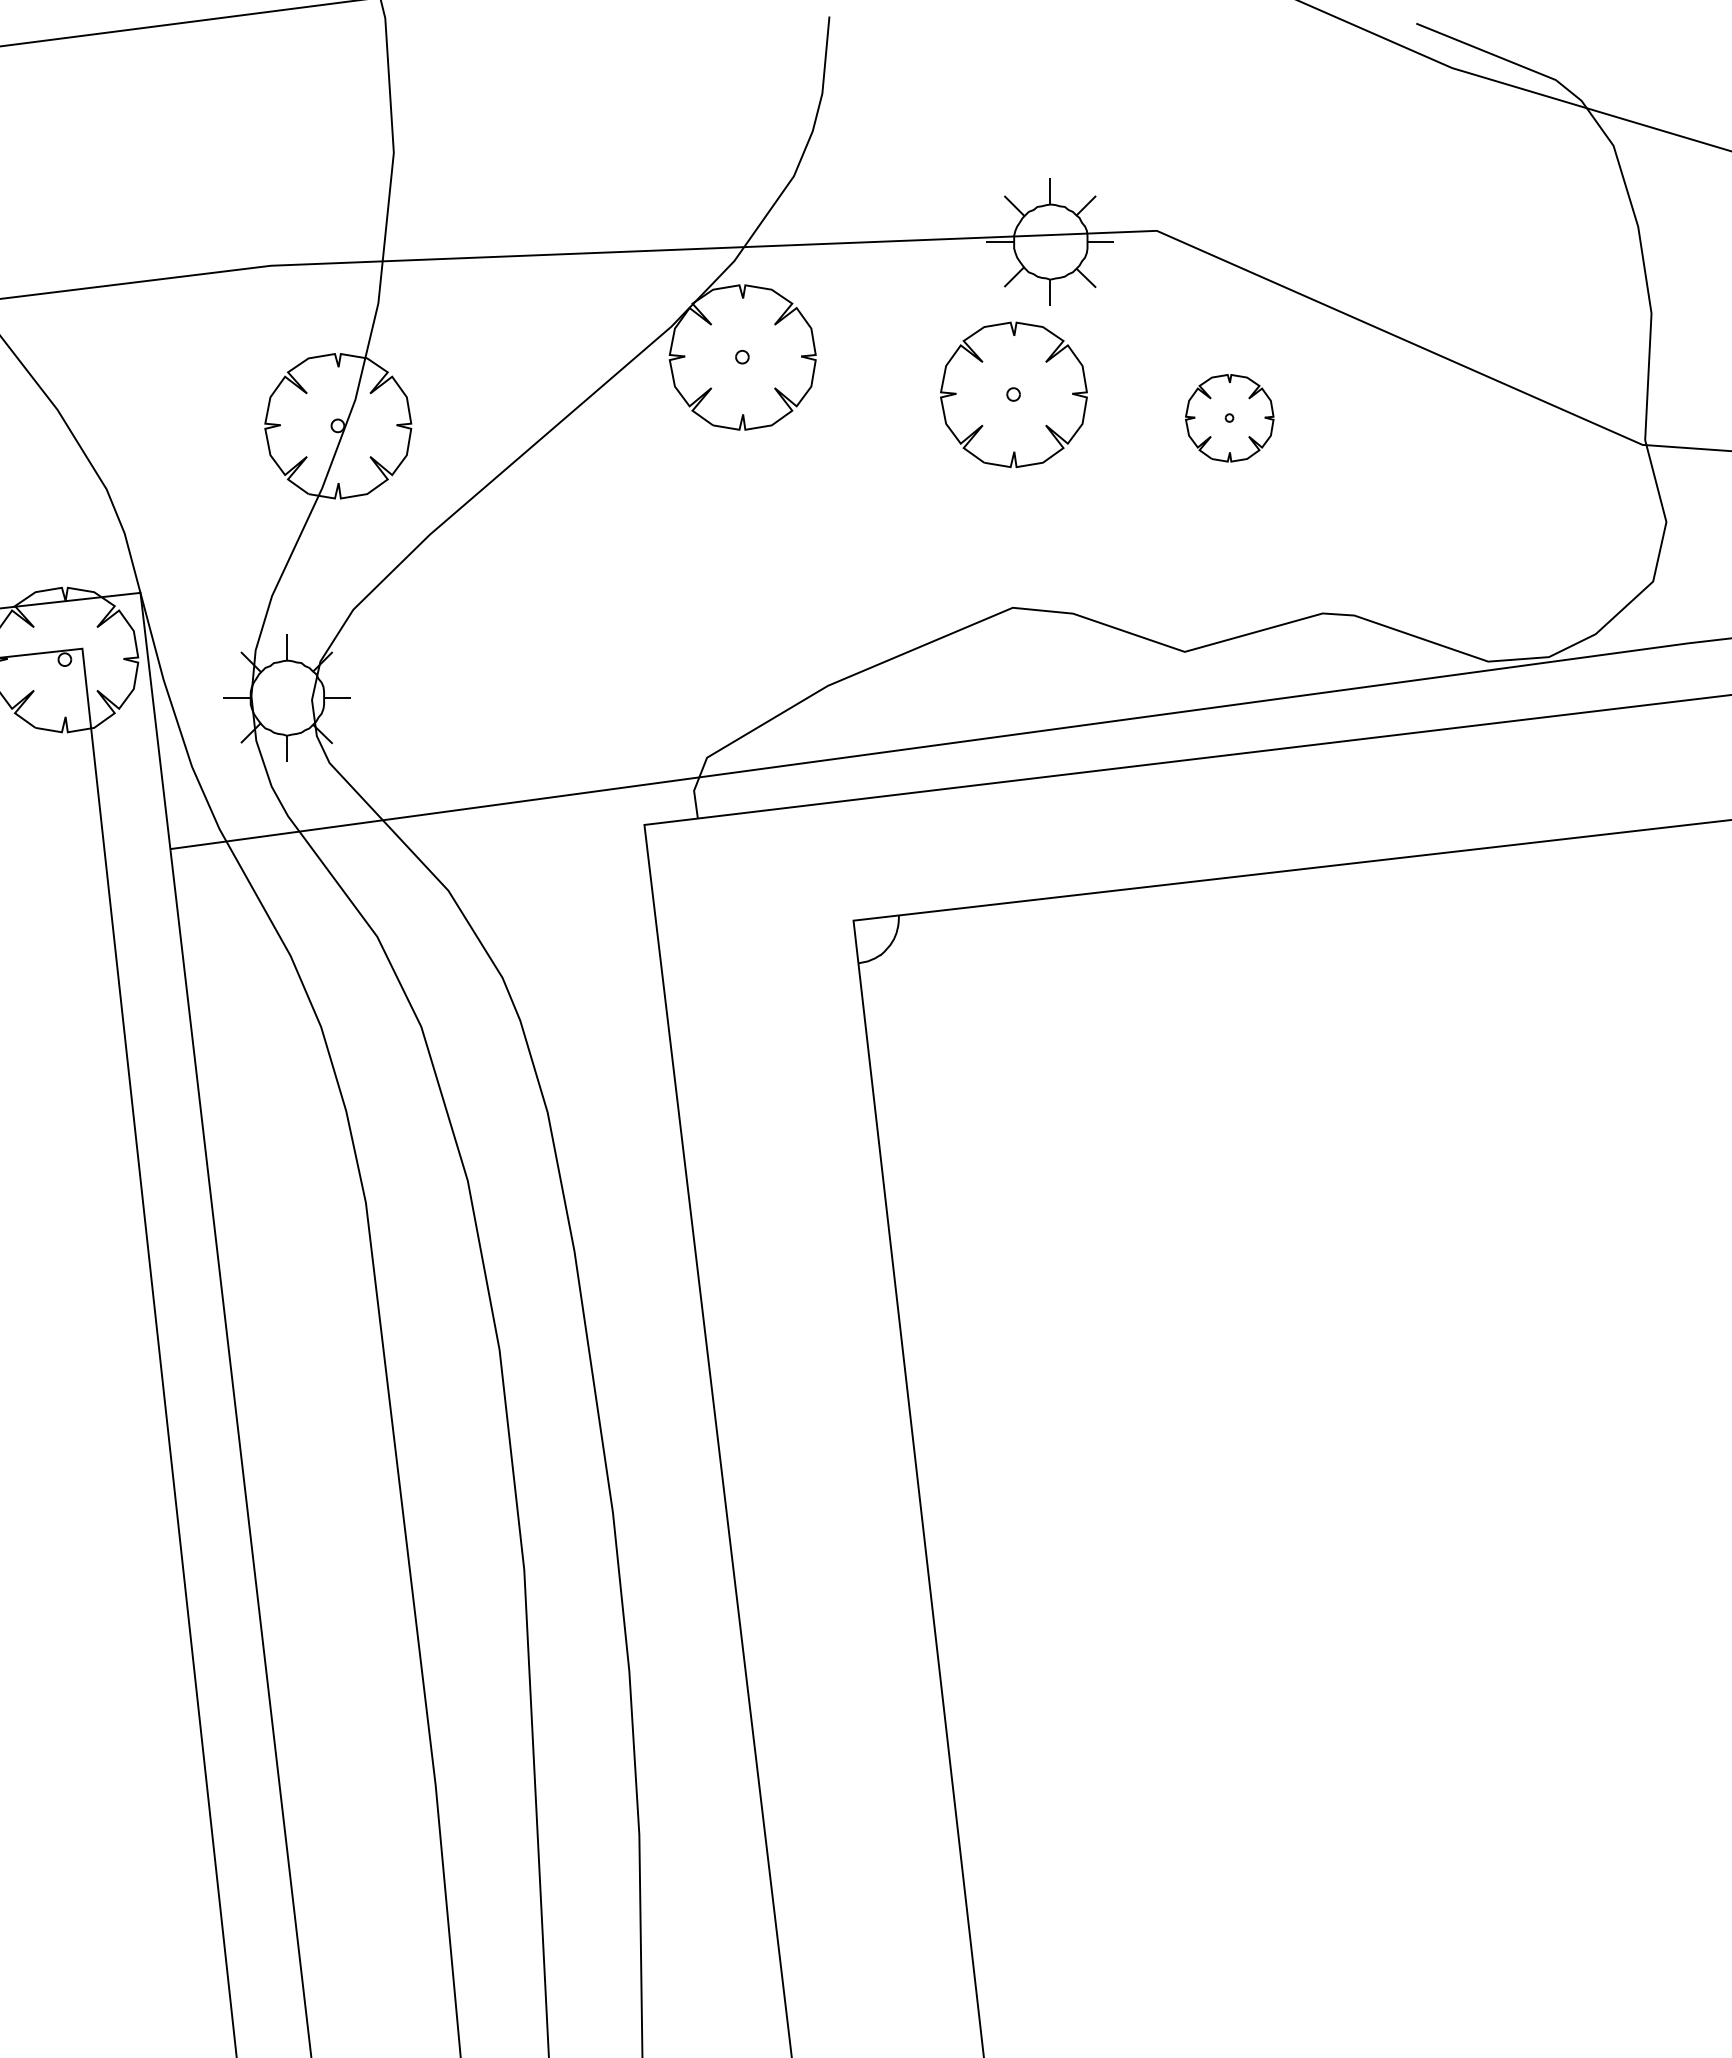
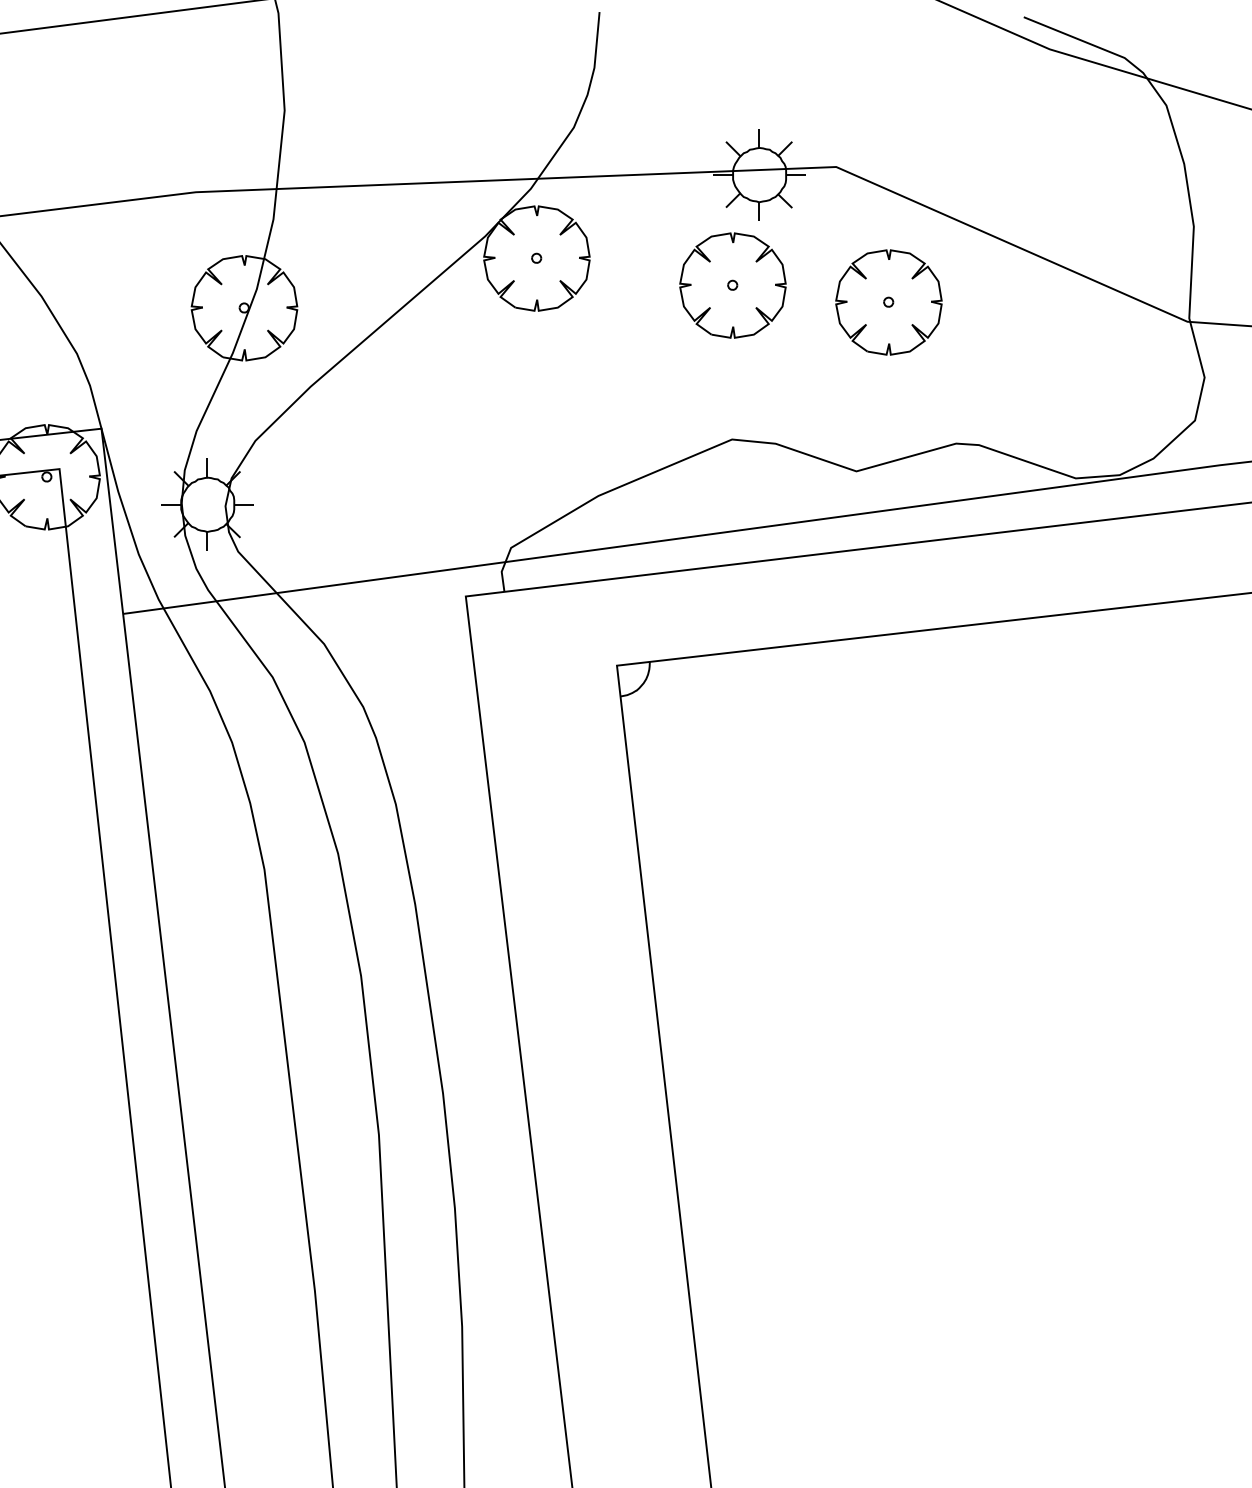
part: (1229, 418) -> (888, 302), size x1.67

